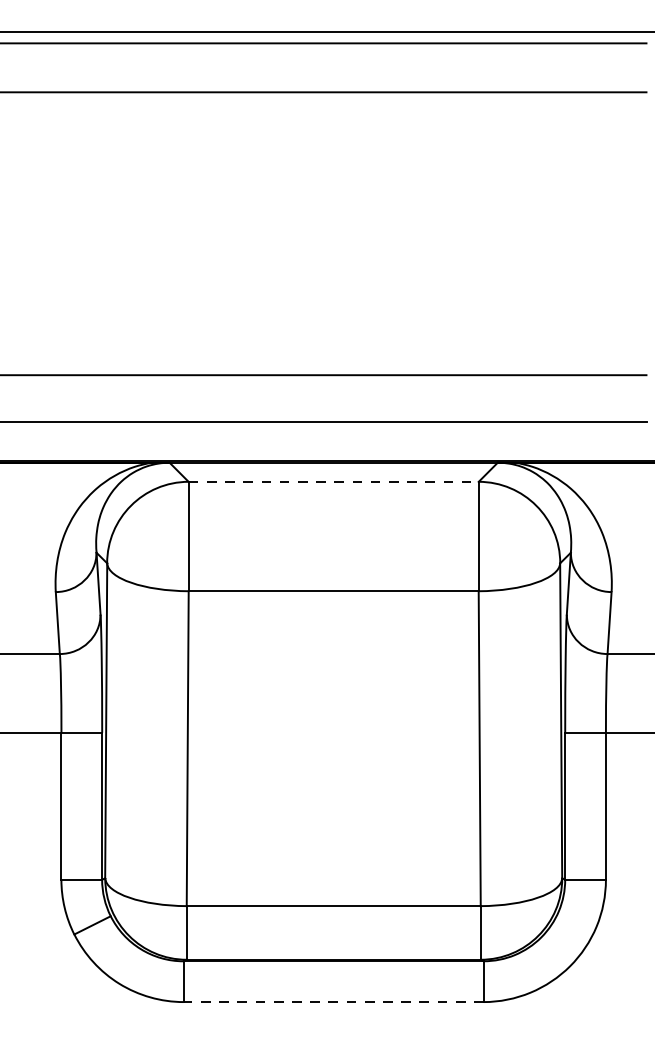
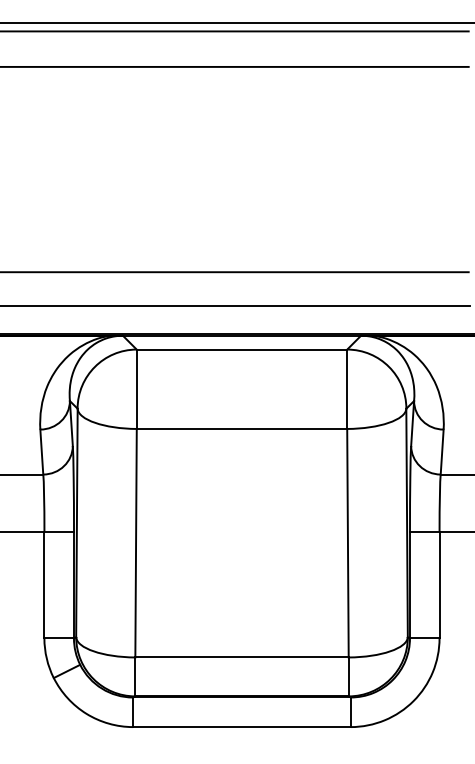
line: (334, 481) -> (242, 349), dashed -> solid
line: (334, 1002) -> (242, 727), dashed -> solid

